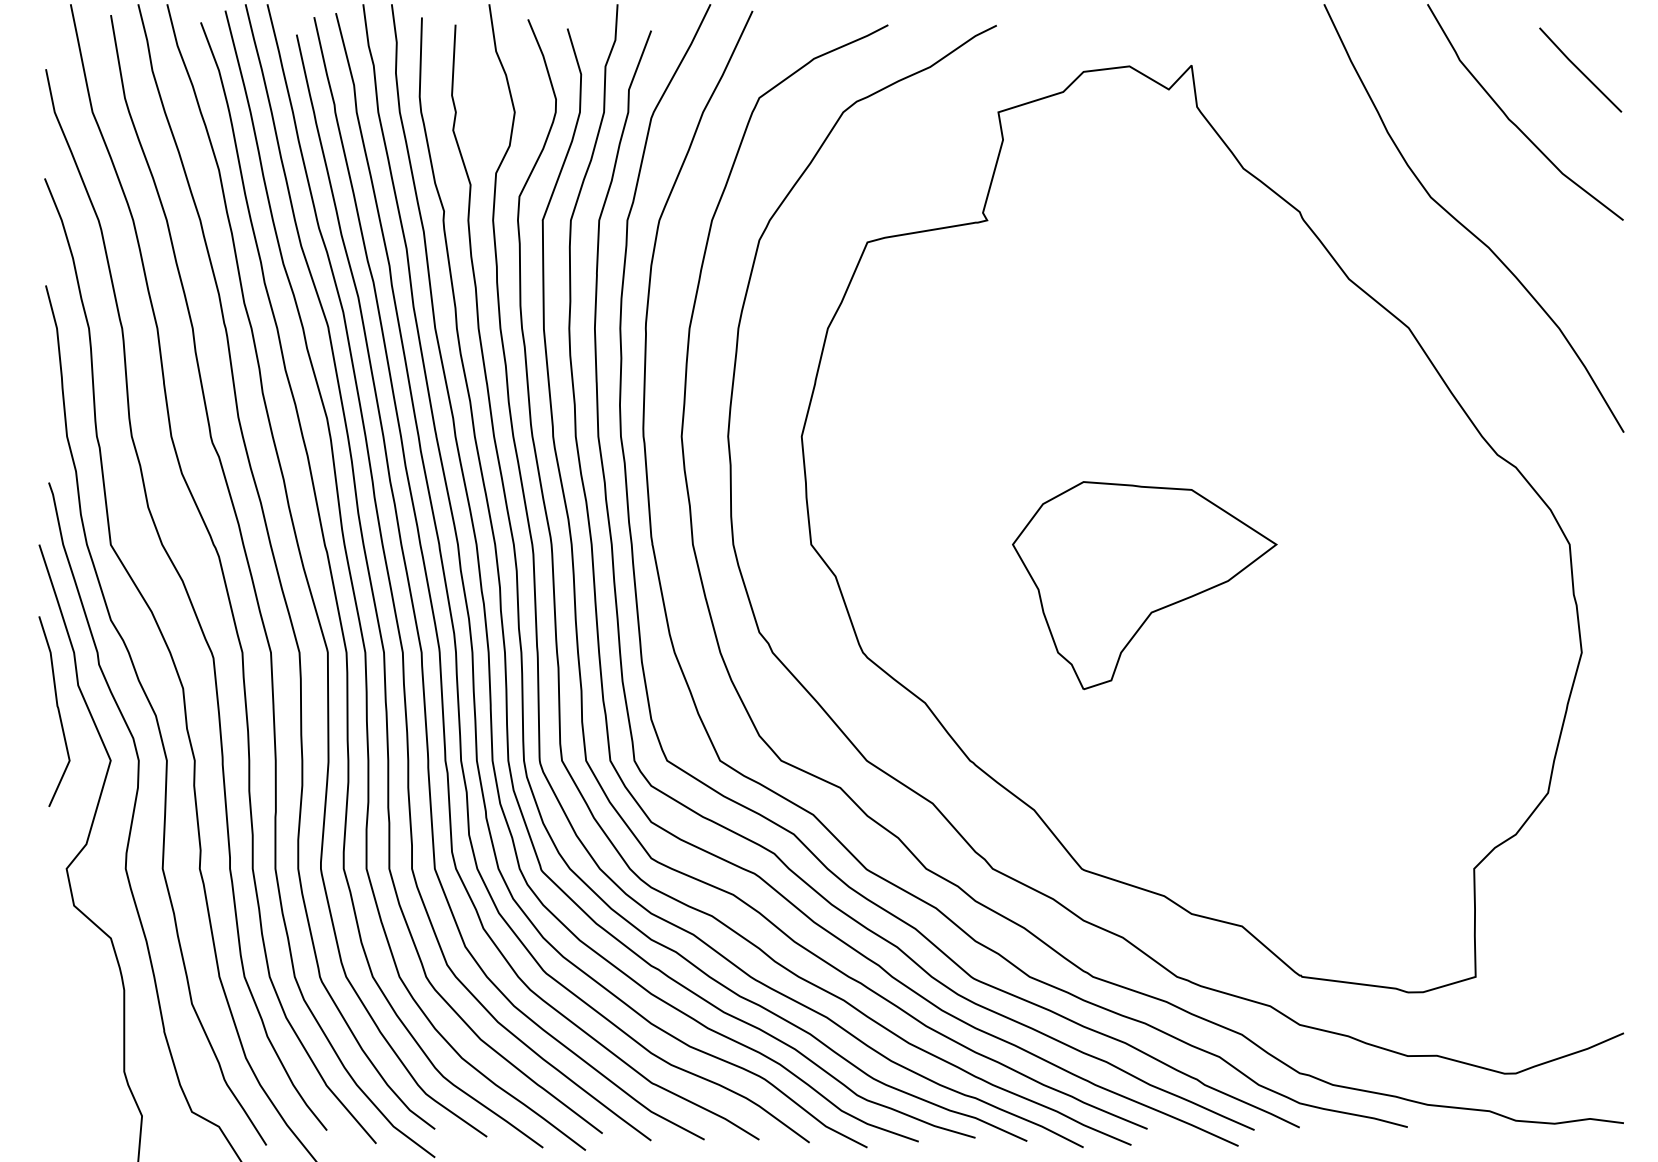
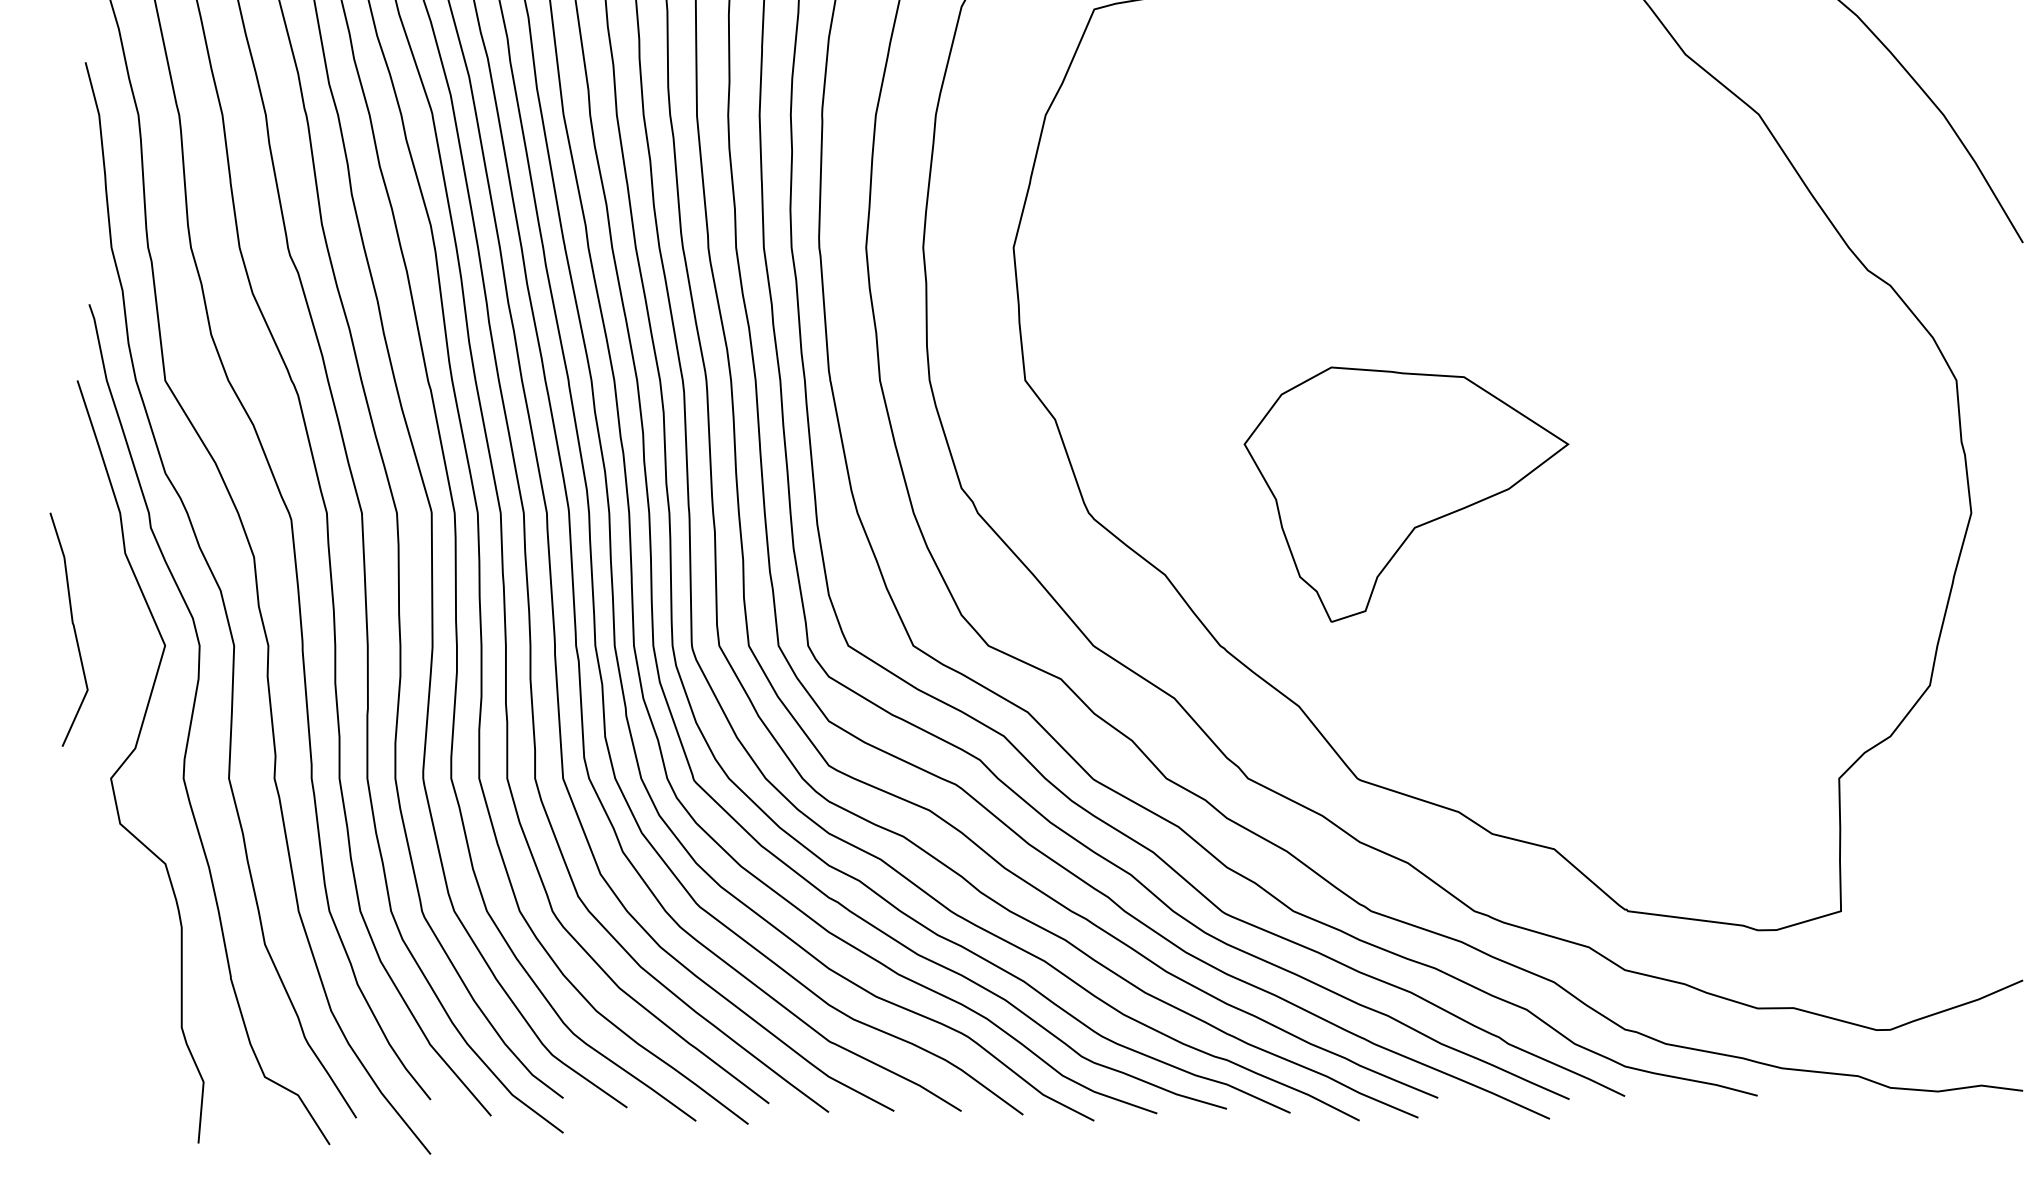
part: (1144, 585) -> (1406, 494), moved
curve: (57, 710) -> (72, 628), moved

